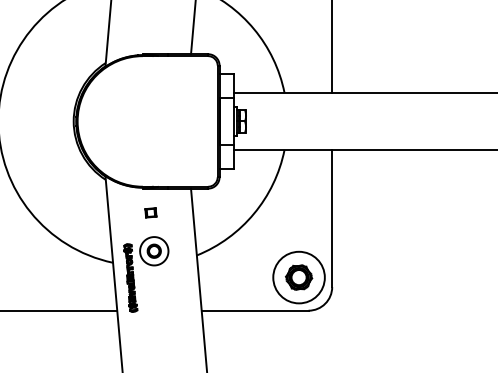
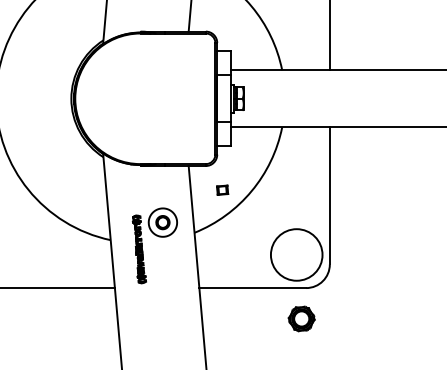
part: (150, 212) -> (222, 189), moved
part: (148, 265) -> (157, 236), moved
part: (299, 277) -> (302, 318), moved

